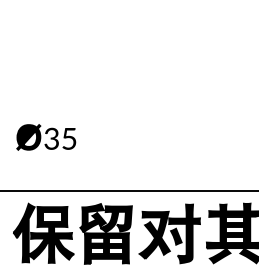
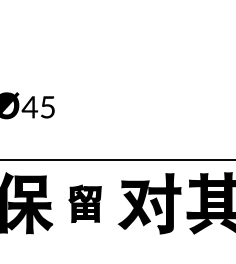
text: (51, 138) -> (29, 106), 35 -> 45
part: (105, 233) -> (84, 203), size x0.6

